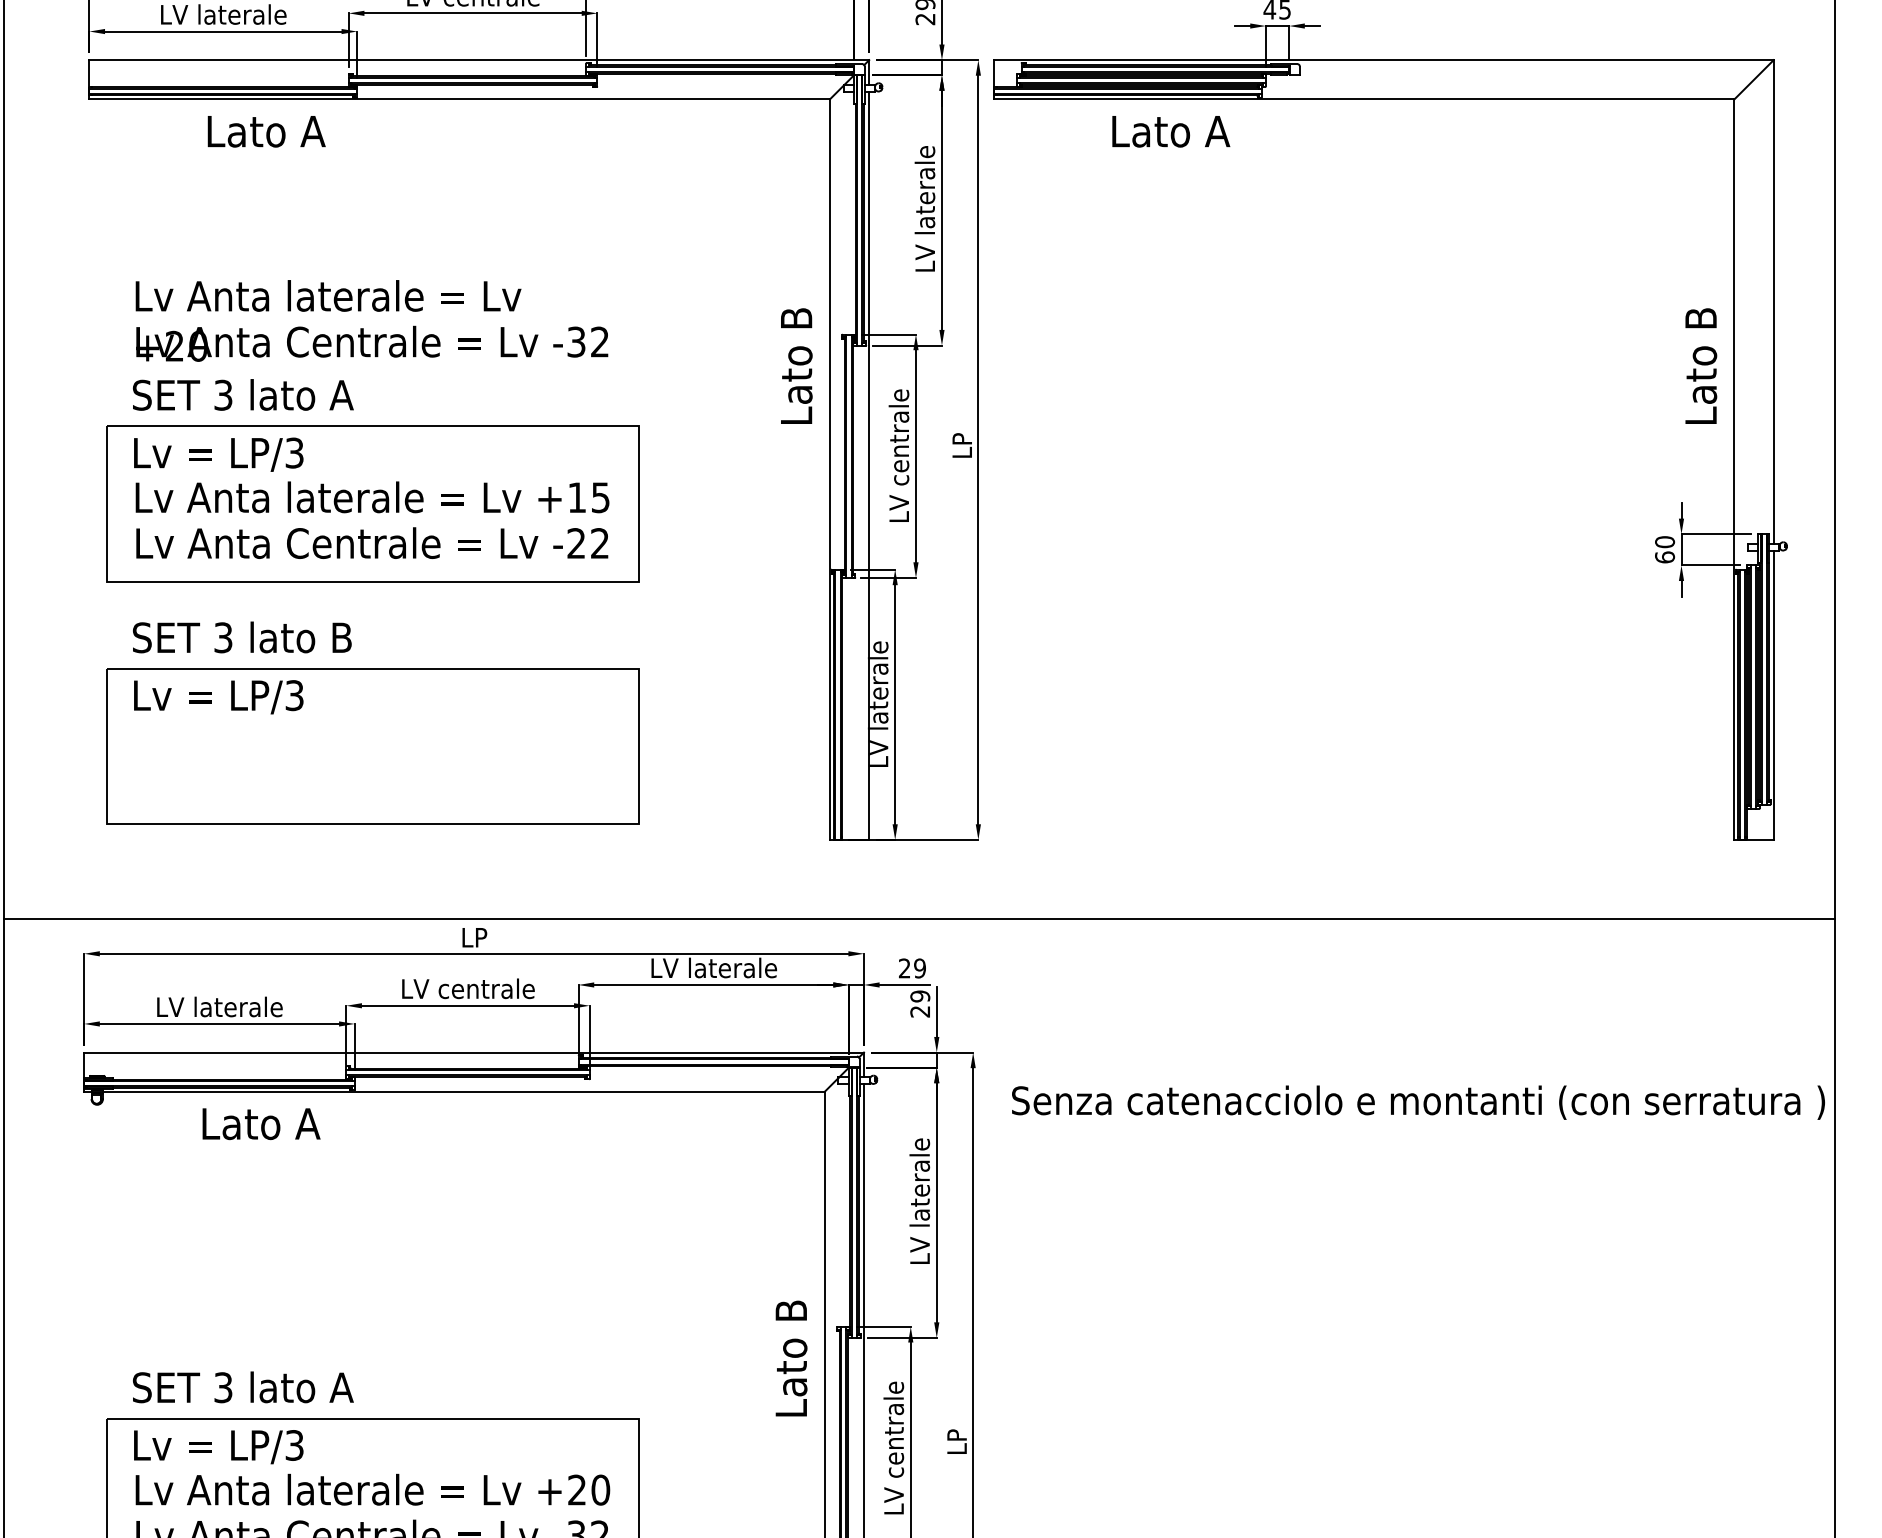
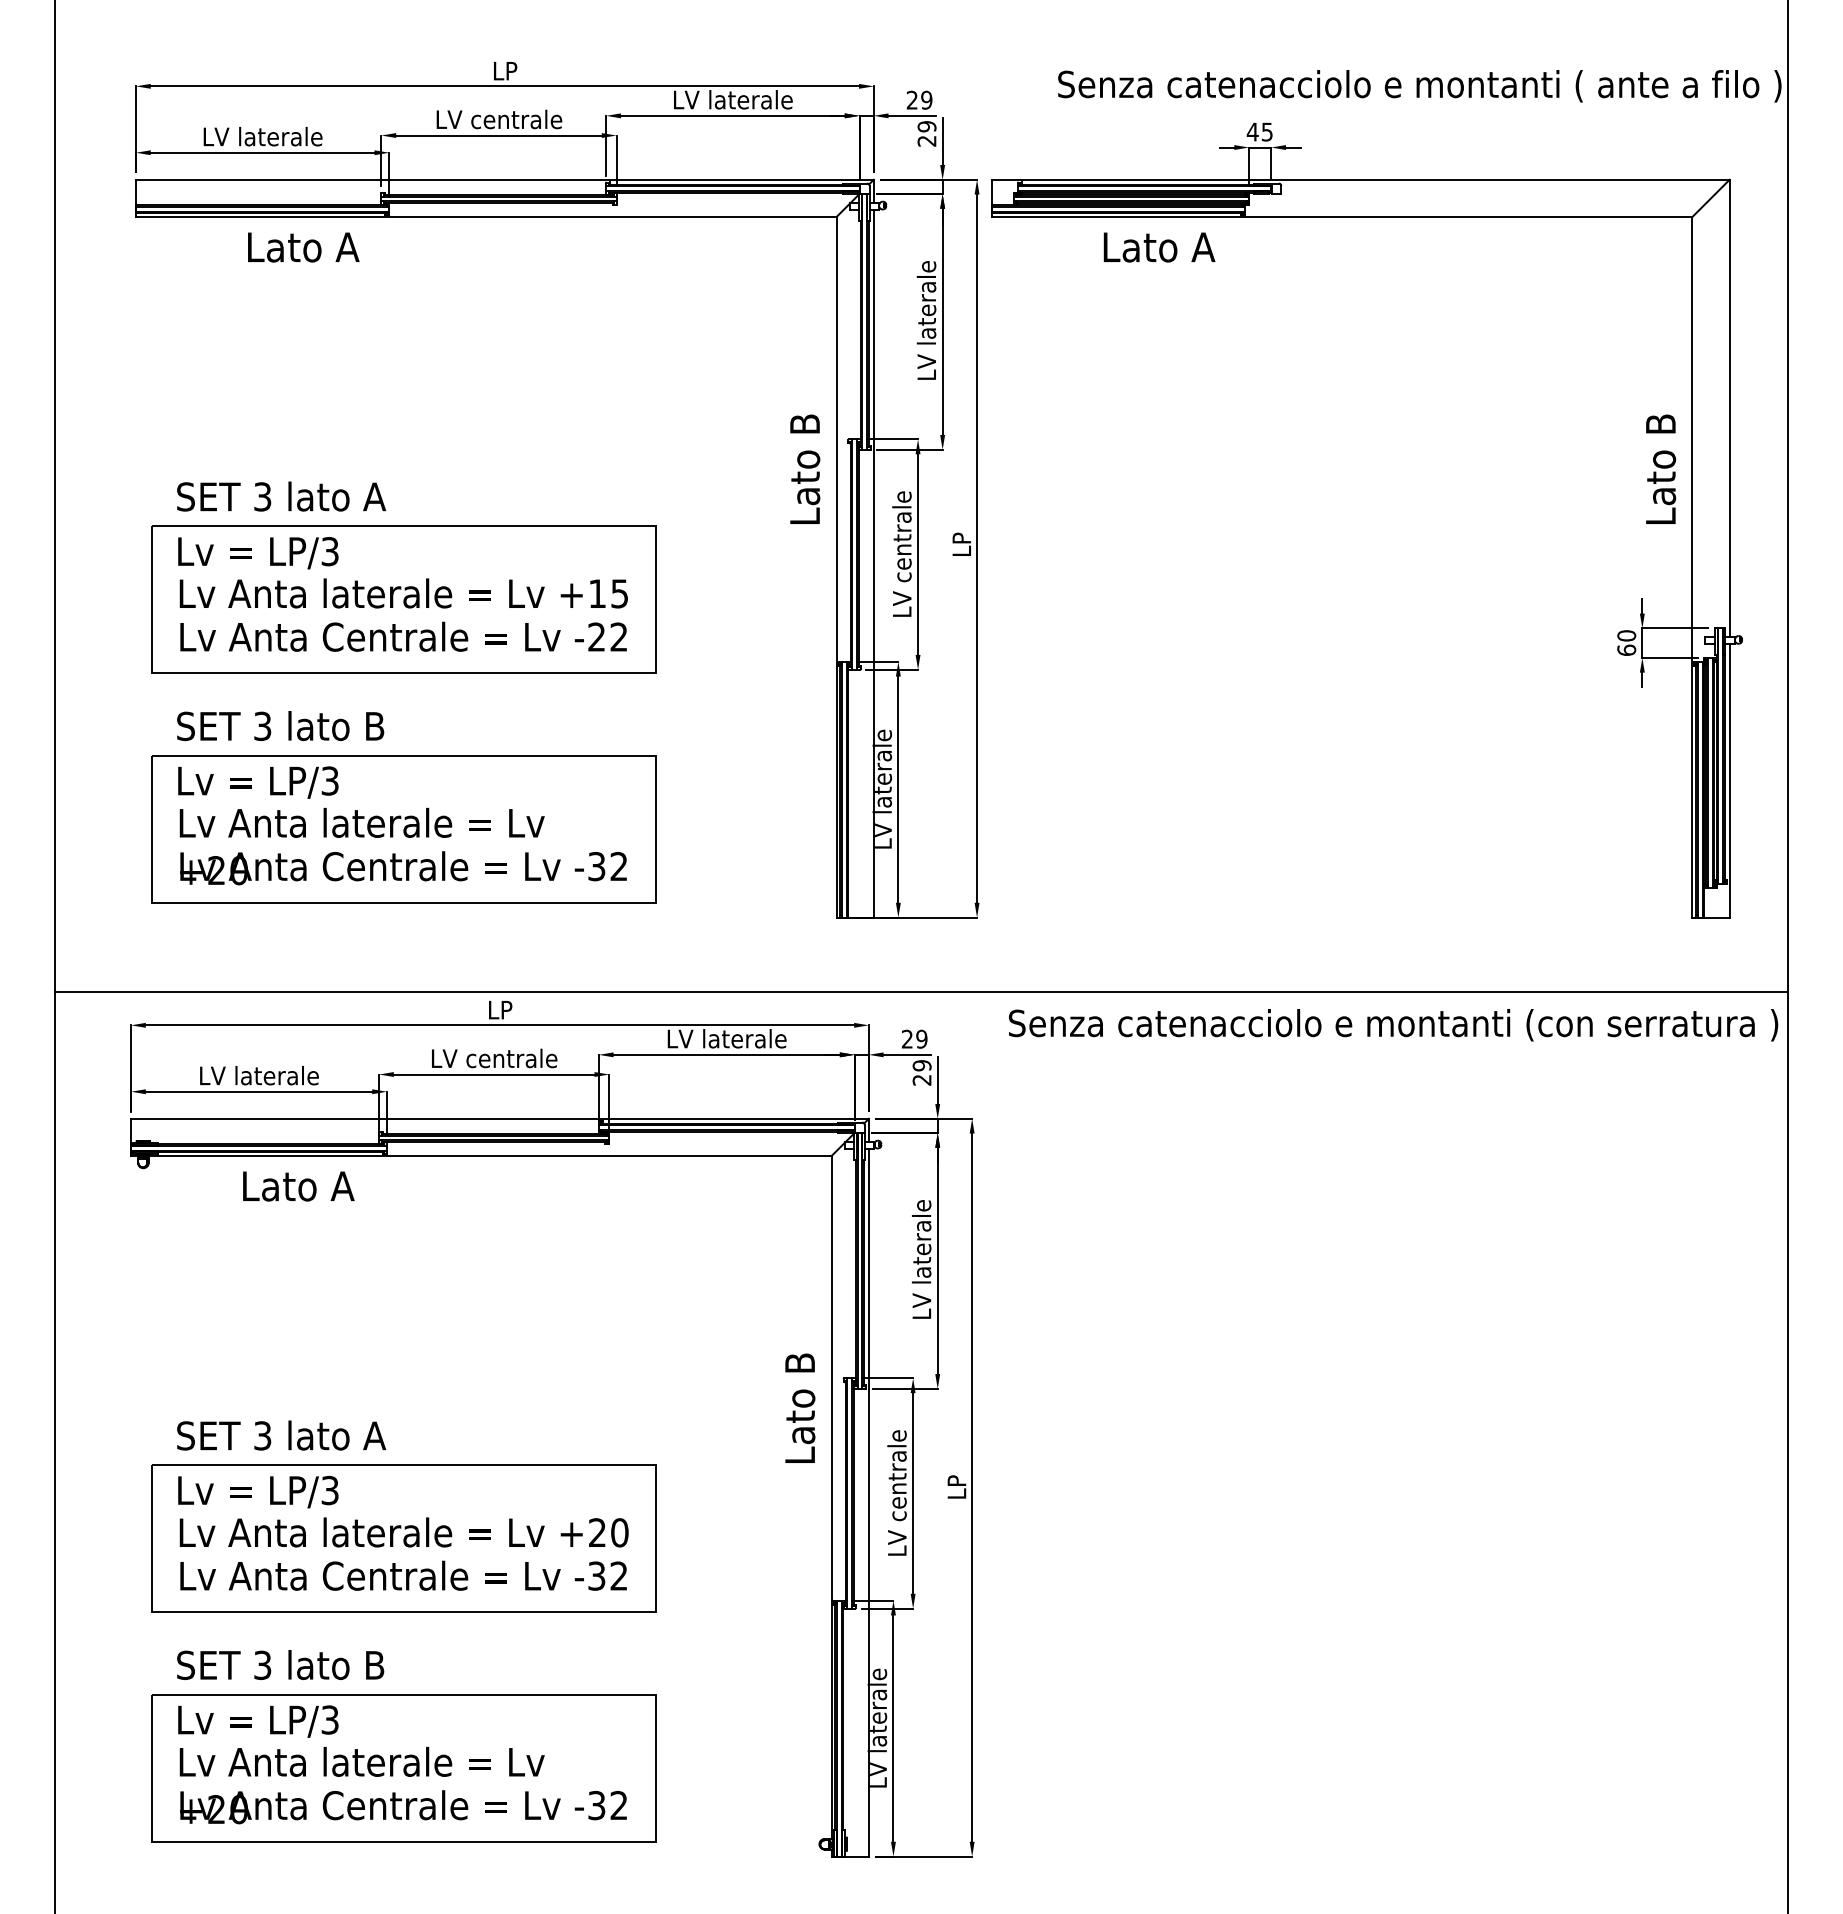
text: (371, 320) -> (402, 846), moved
text: (1418, 1102) -> (1393, 1025), moved

